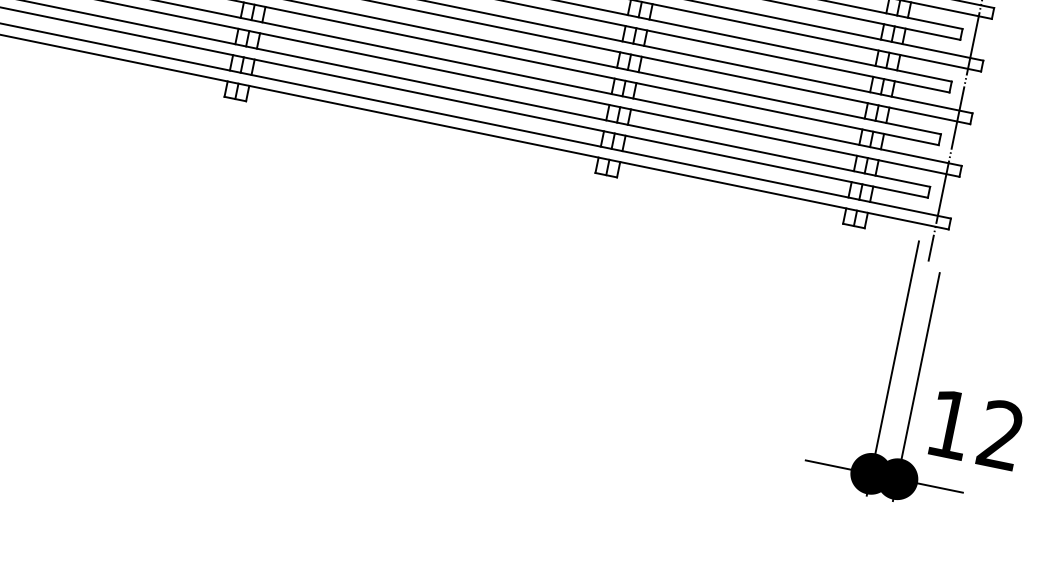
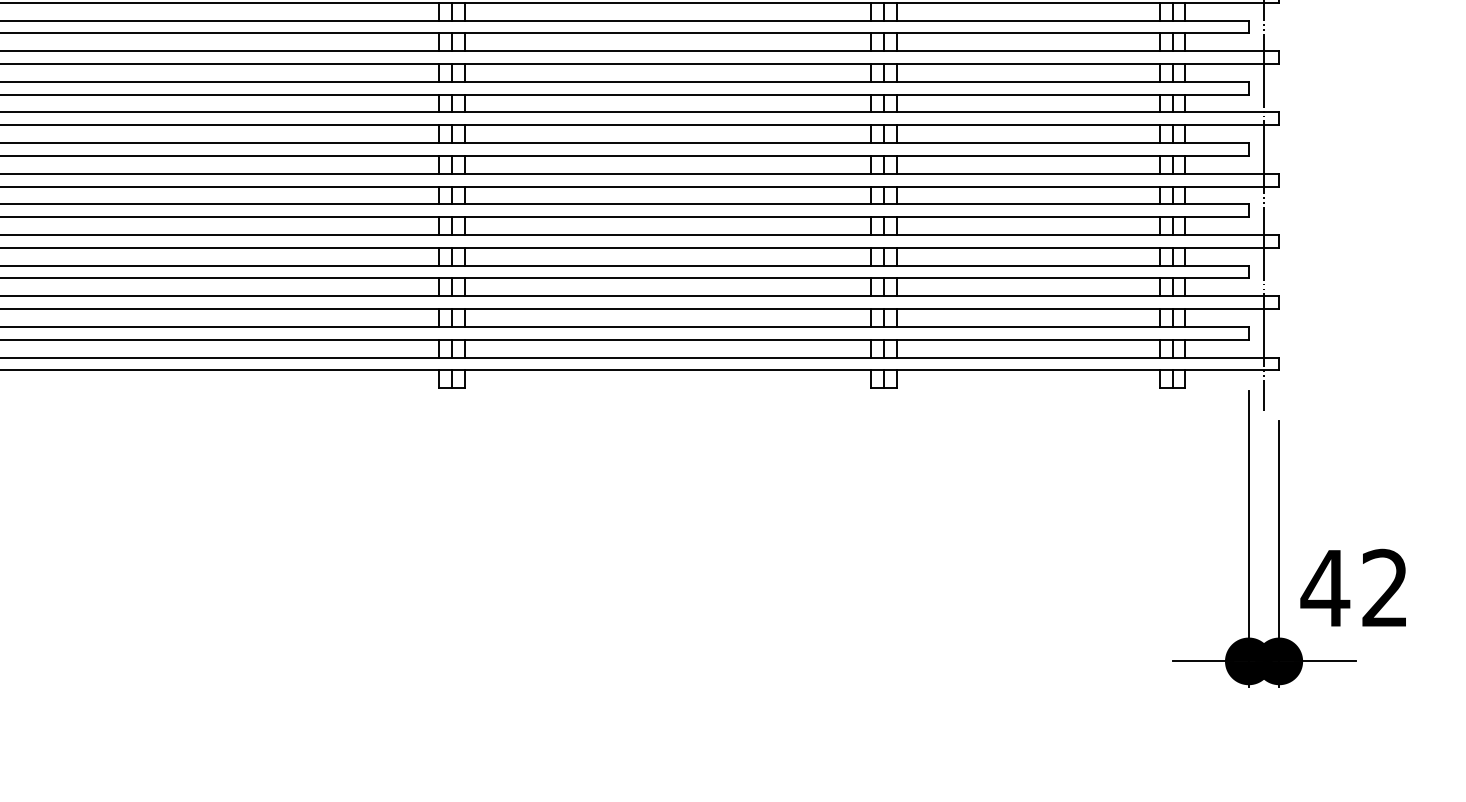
text: (949, 424) -> (1325, 588), 12 -> 42

